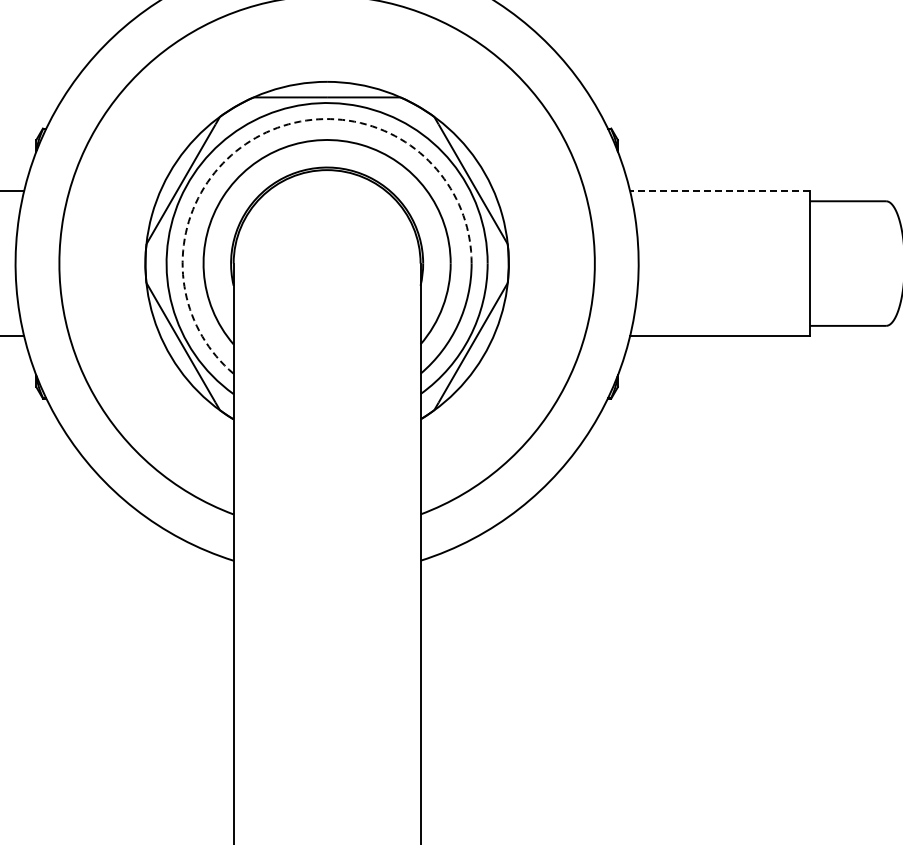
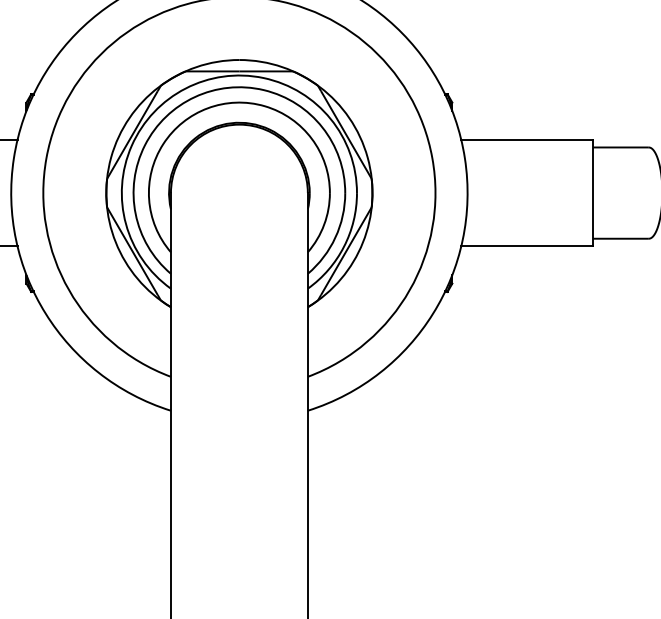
arc: (266, 132) -> (195, 97), dashed -> solid
line: (720, 190) -> (527, 139), dashed -> solid

